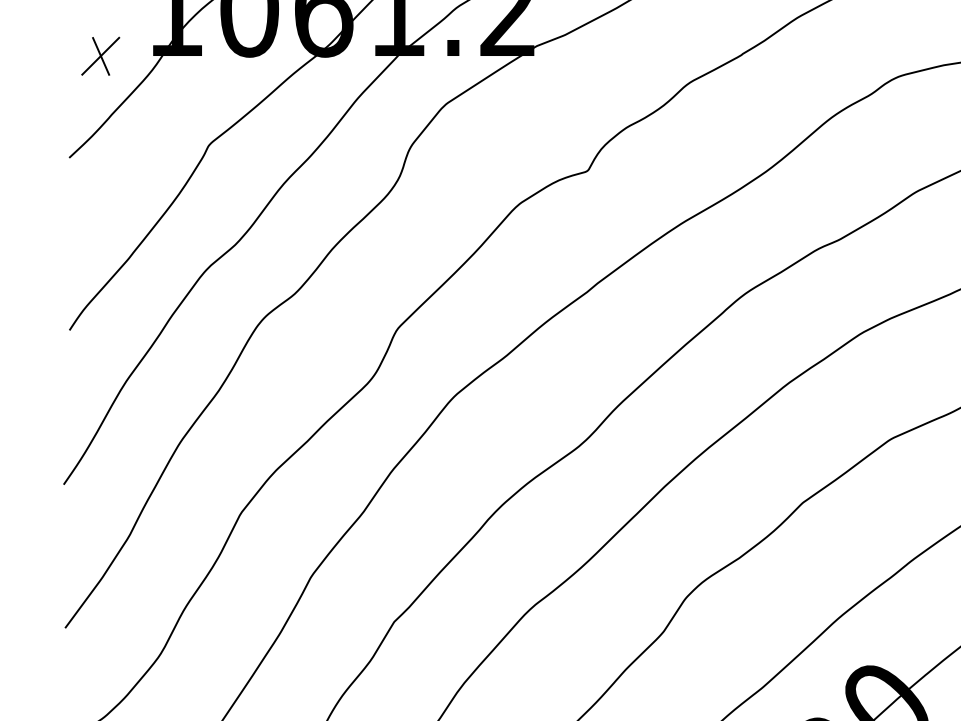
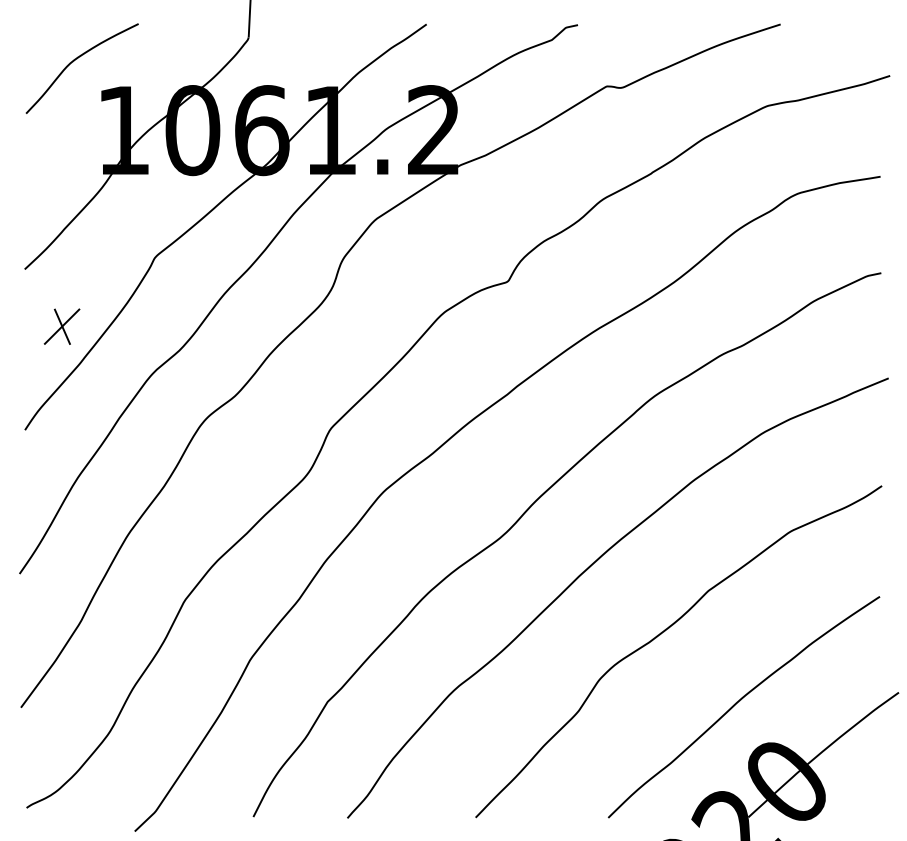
part: (100, 56) -> (61, 326), moved

